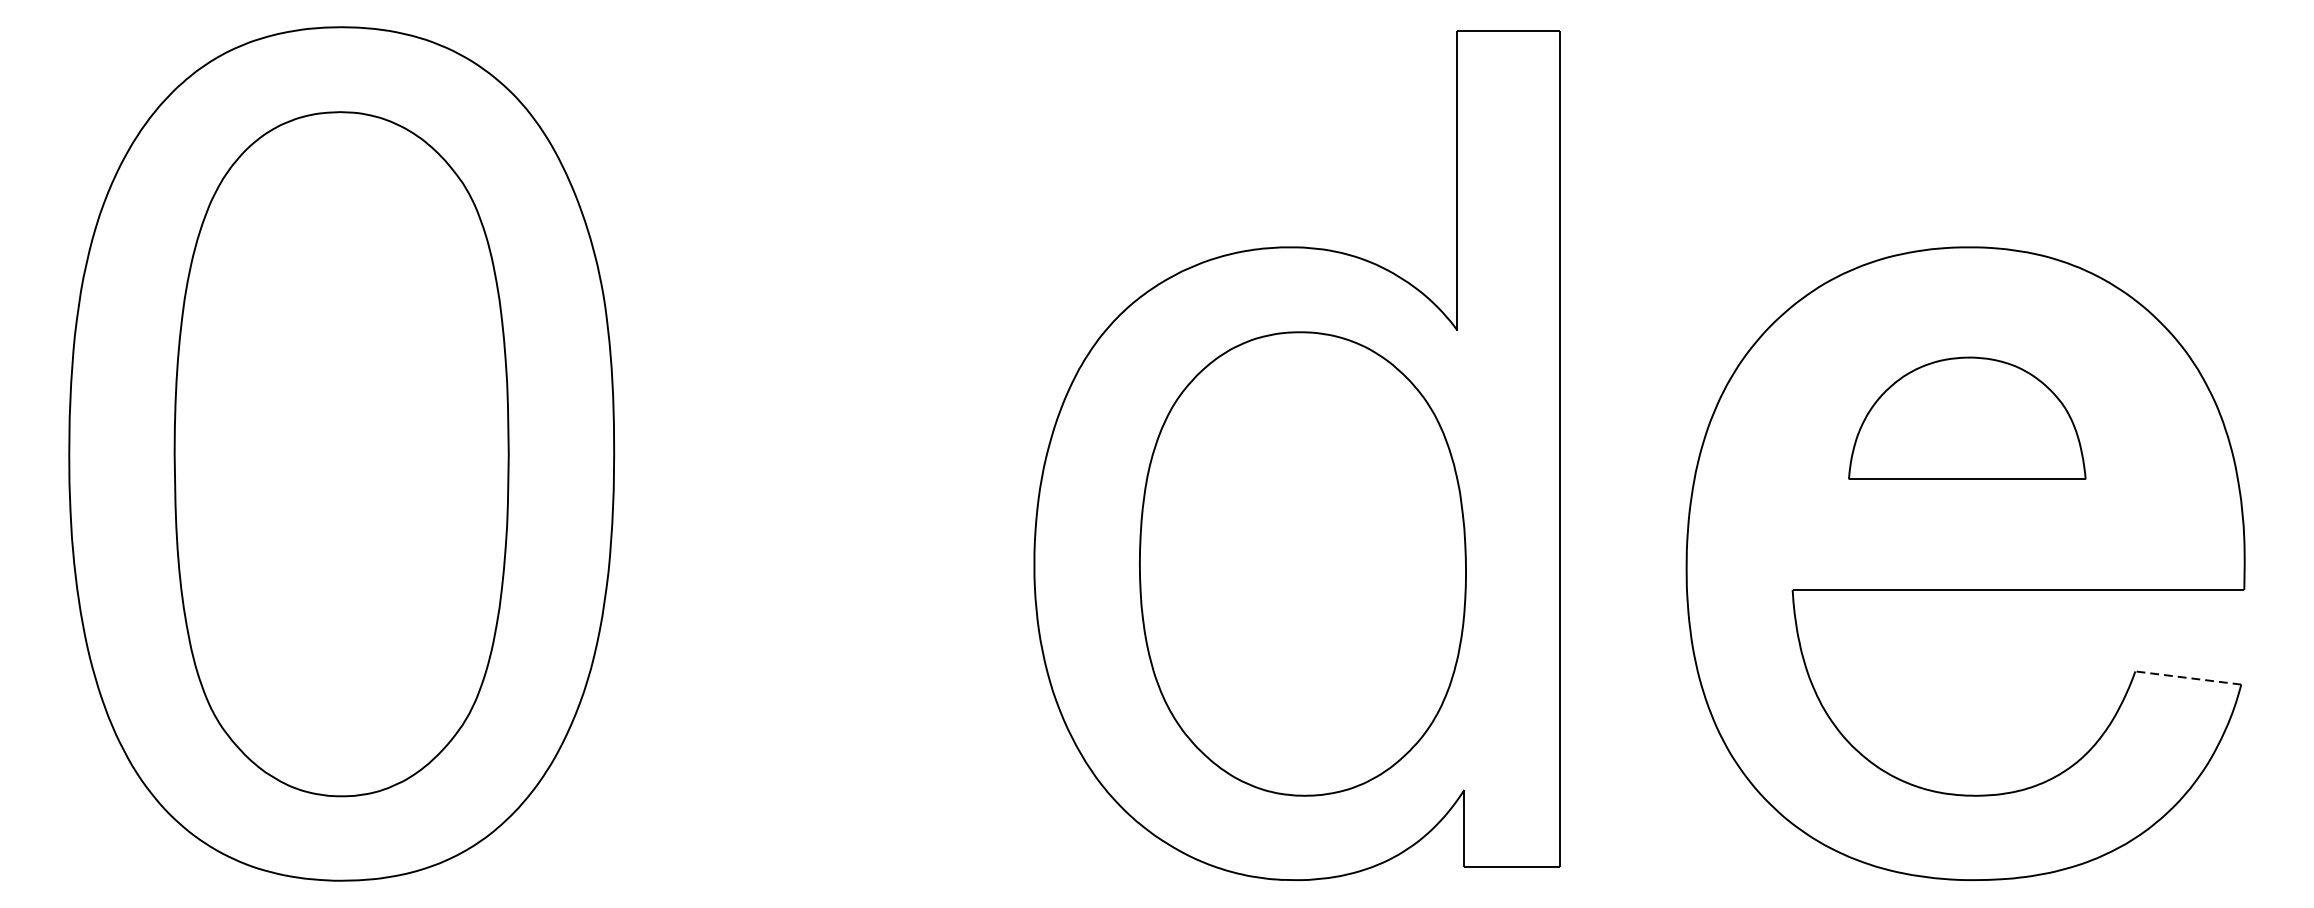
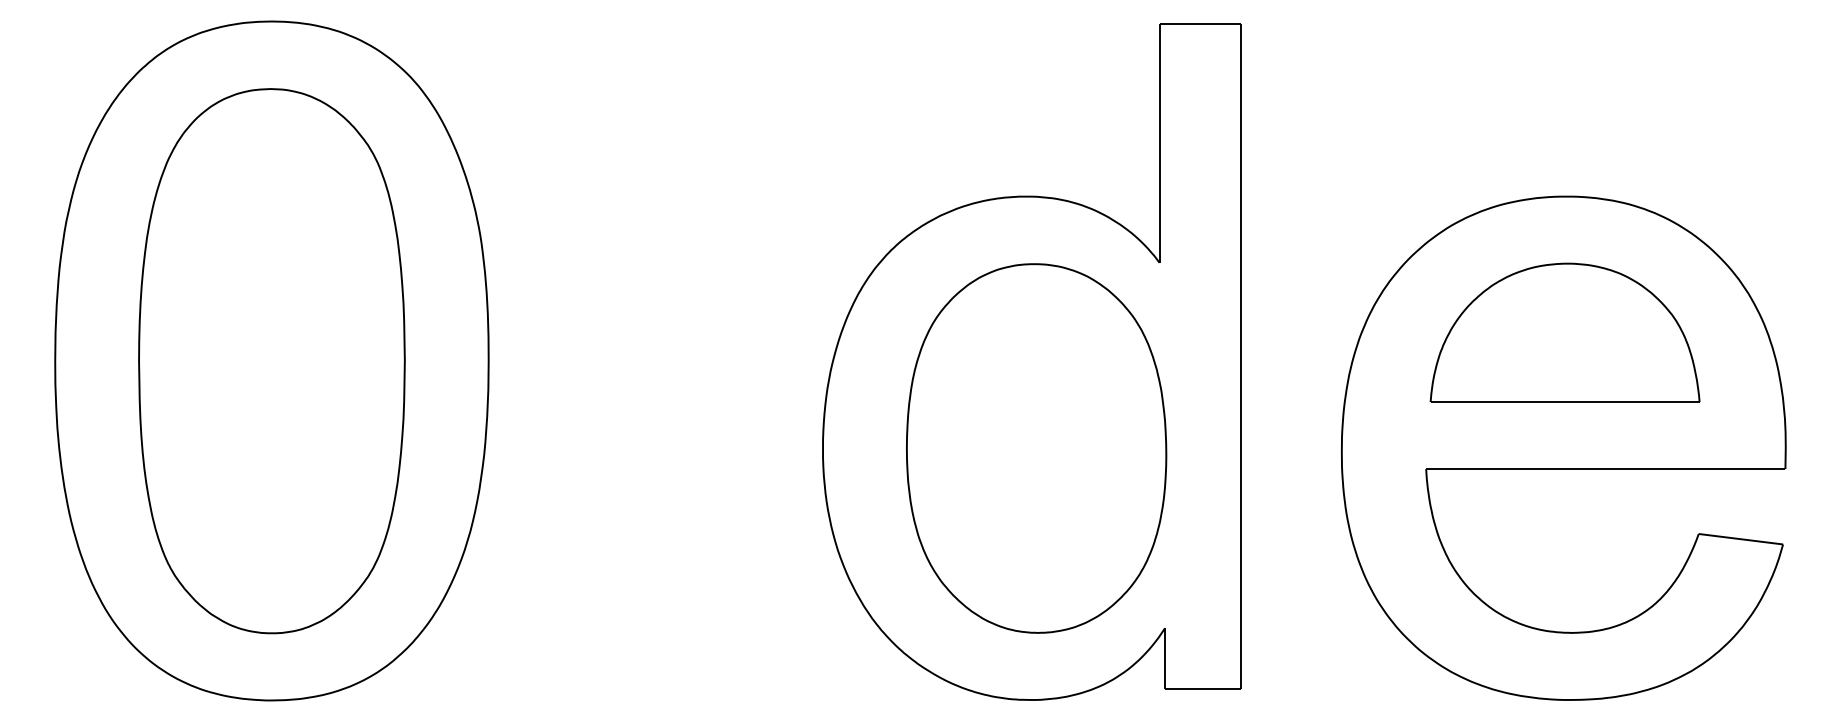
part: (1966, 418) -> (1564, 332), size x1.43
line: (2187, 678) -> (1740, 539), dashed -> solid

